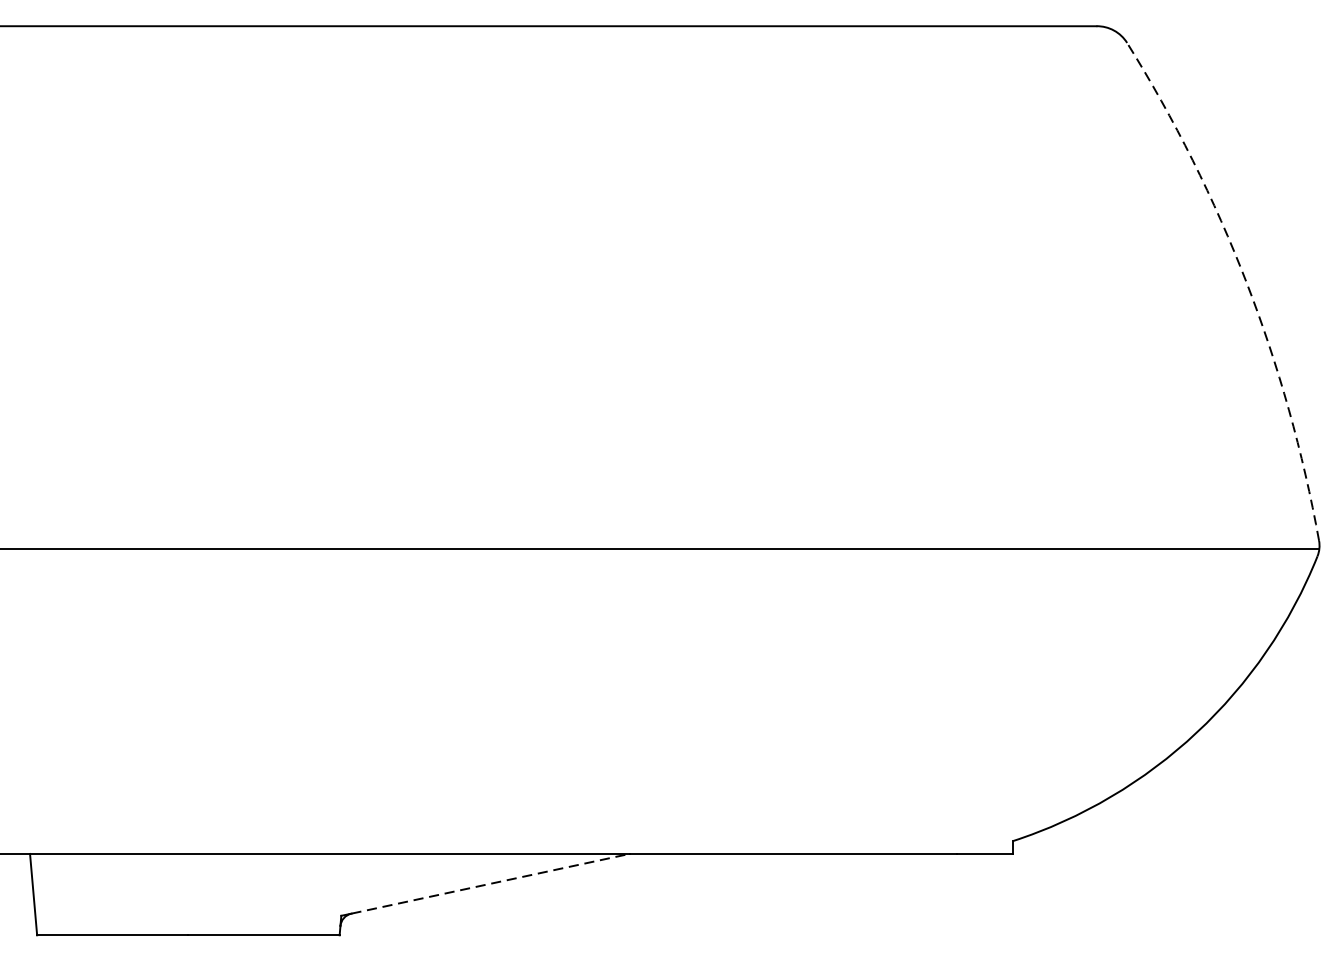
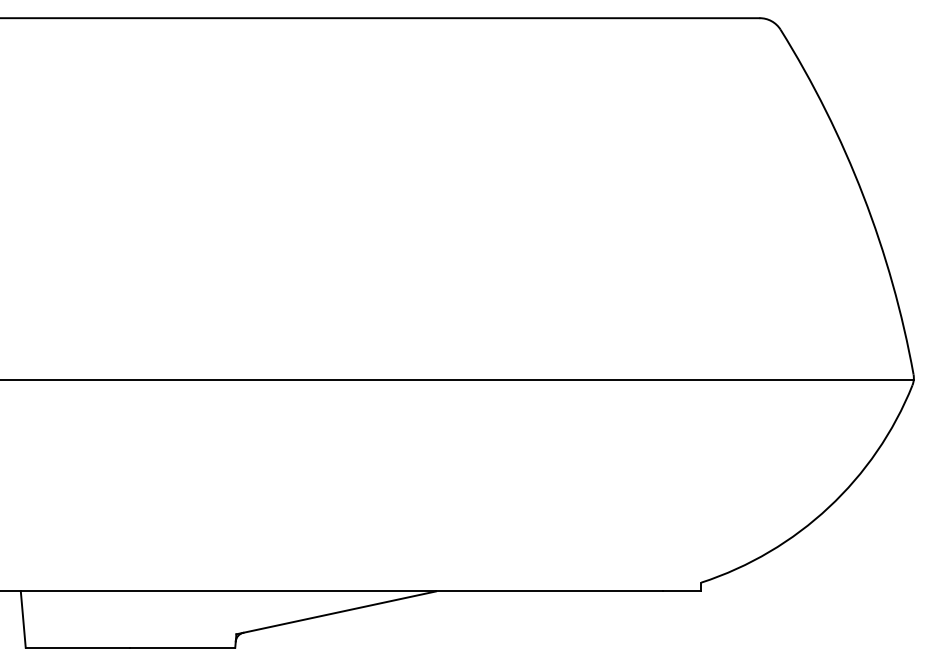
arc: (1246, 282) -> (863, 195), dashed -> solid
line: (491, 884) -> (340, 612), dashed -> solid

